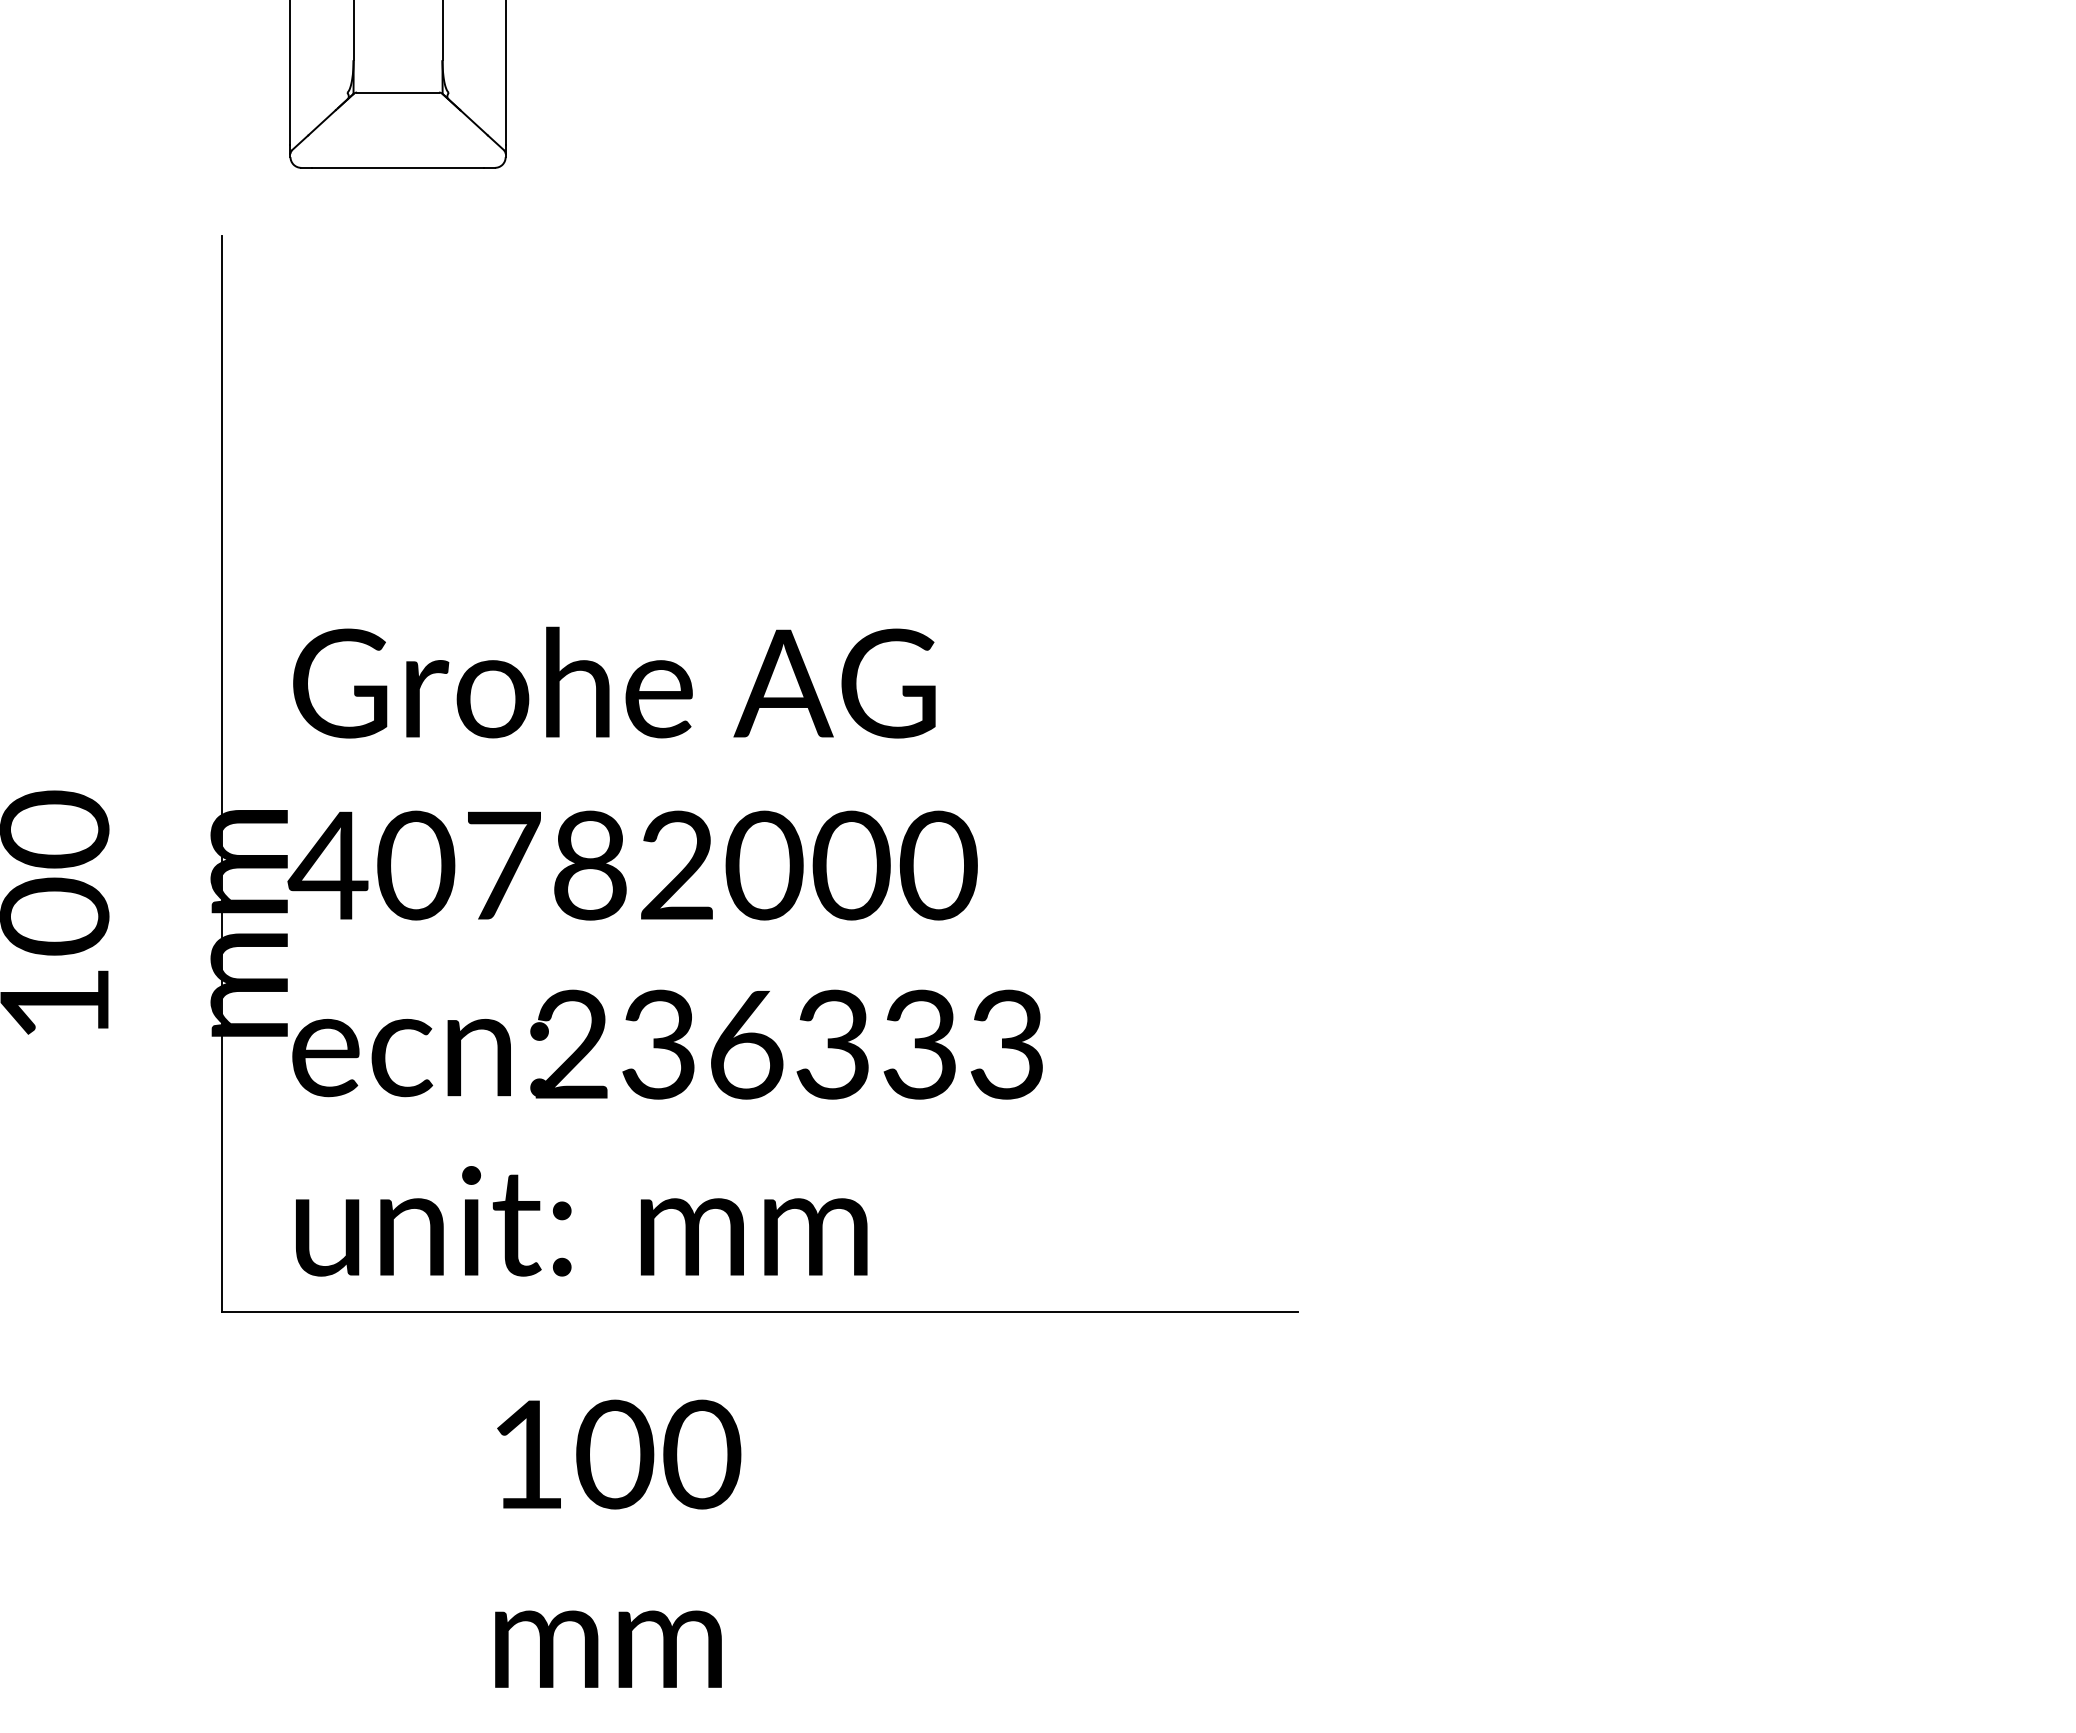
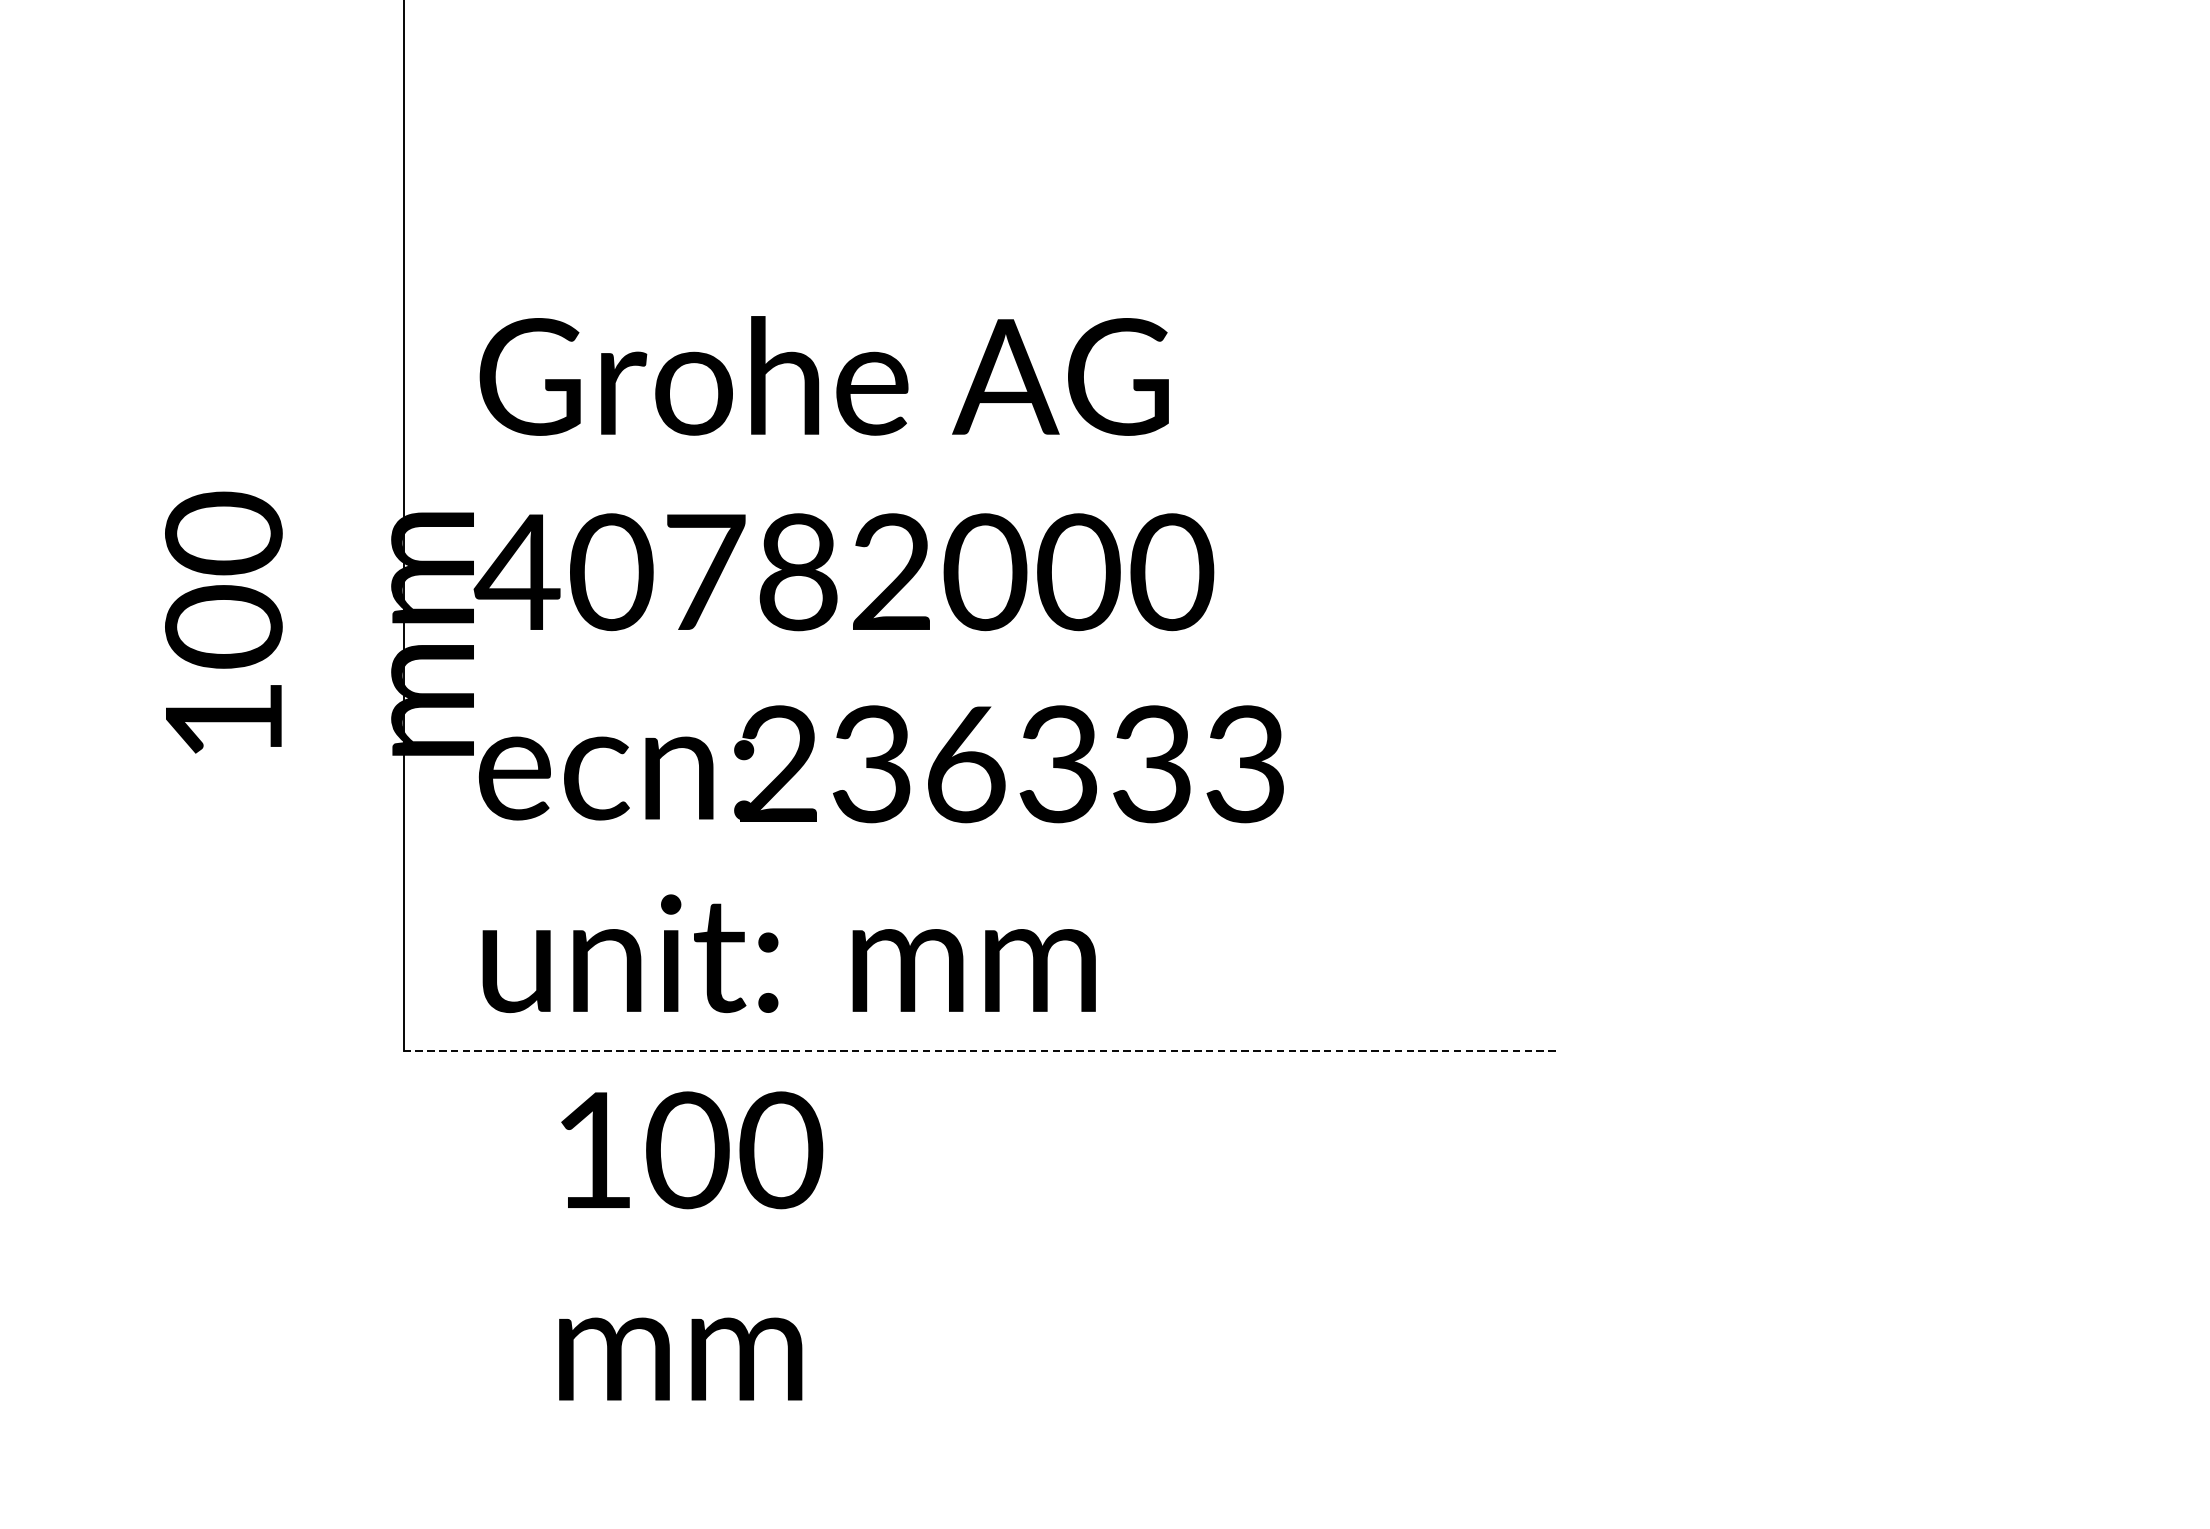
line: (760, 1312) -> (981, 1051), solid -> dashed
text: (618, 1543) -> (691, 1245), moved

